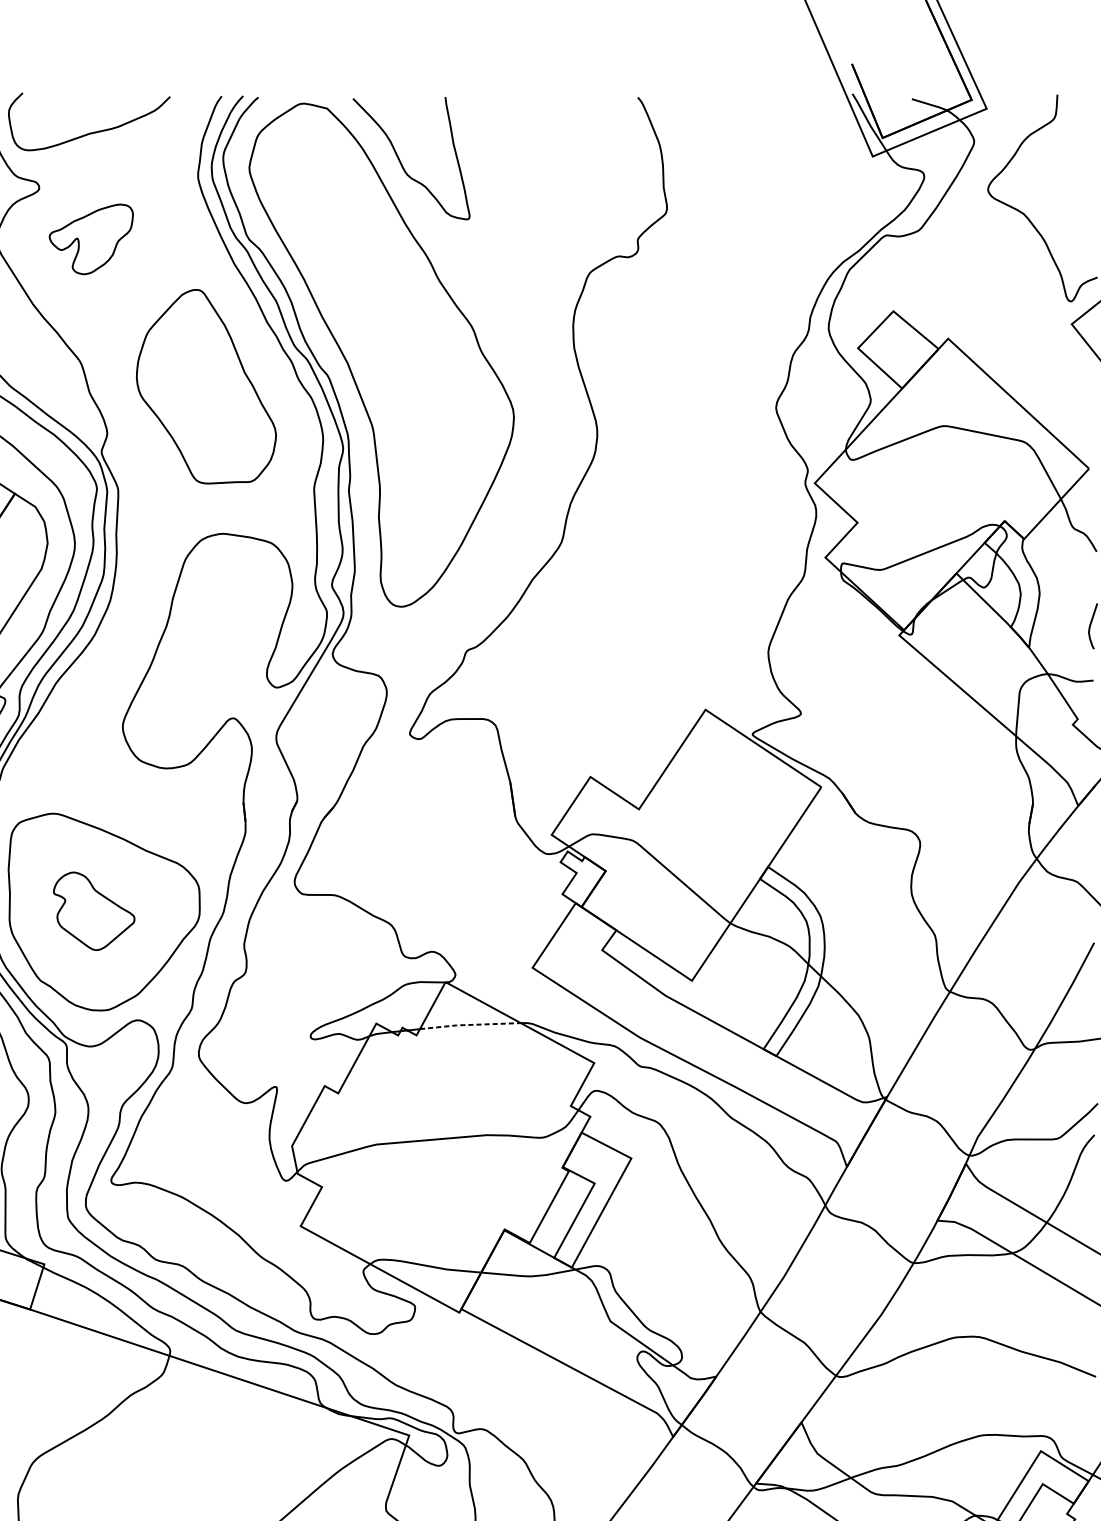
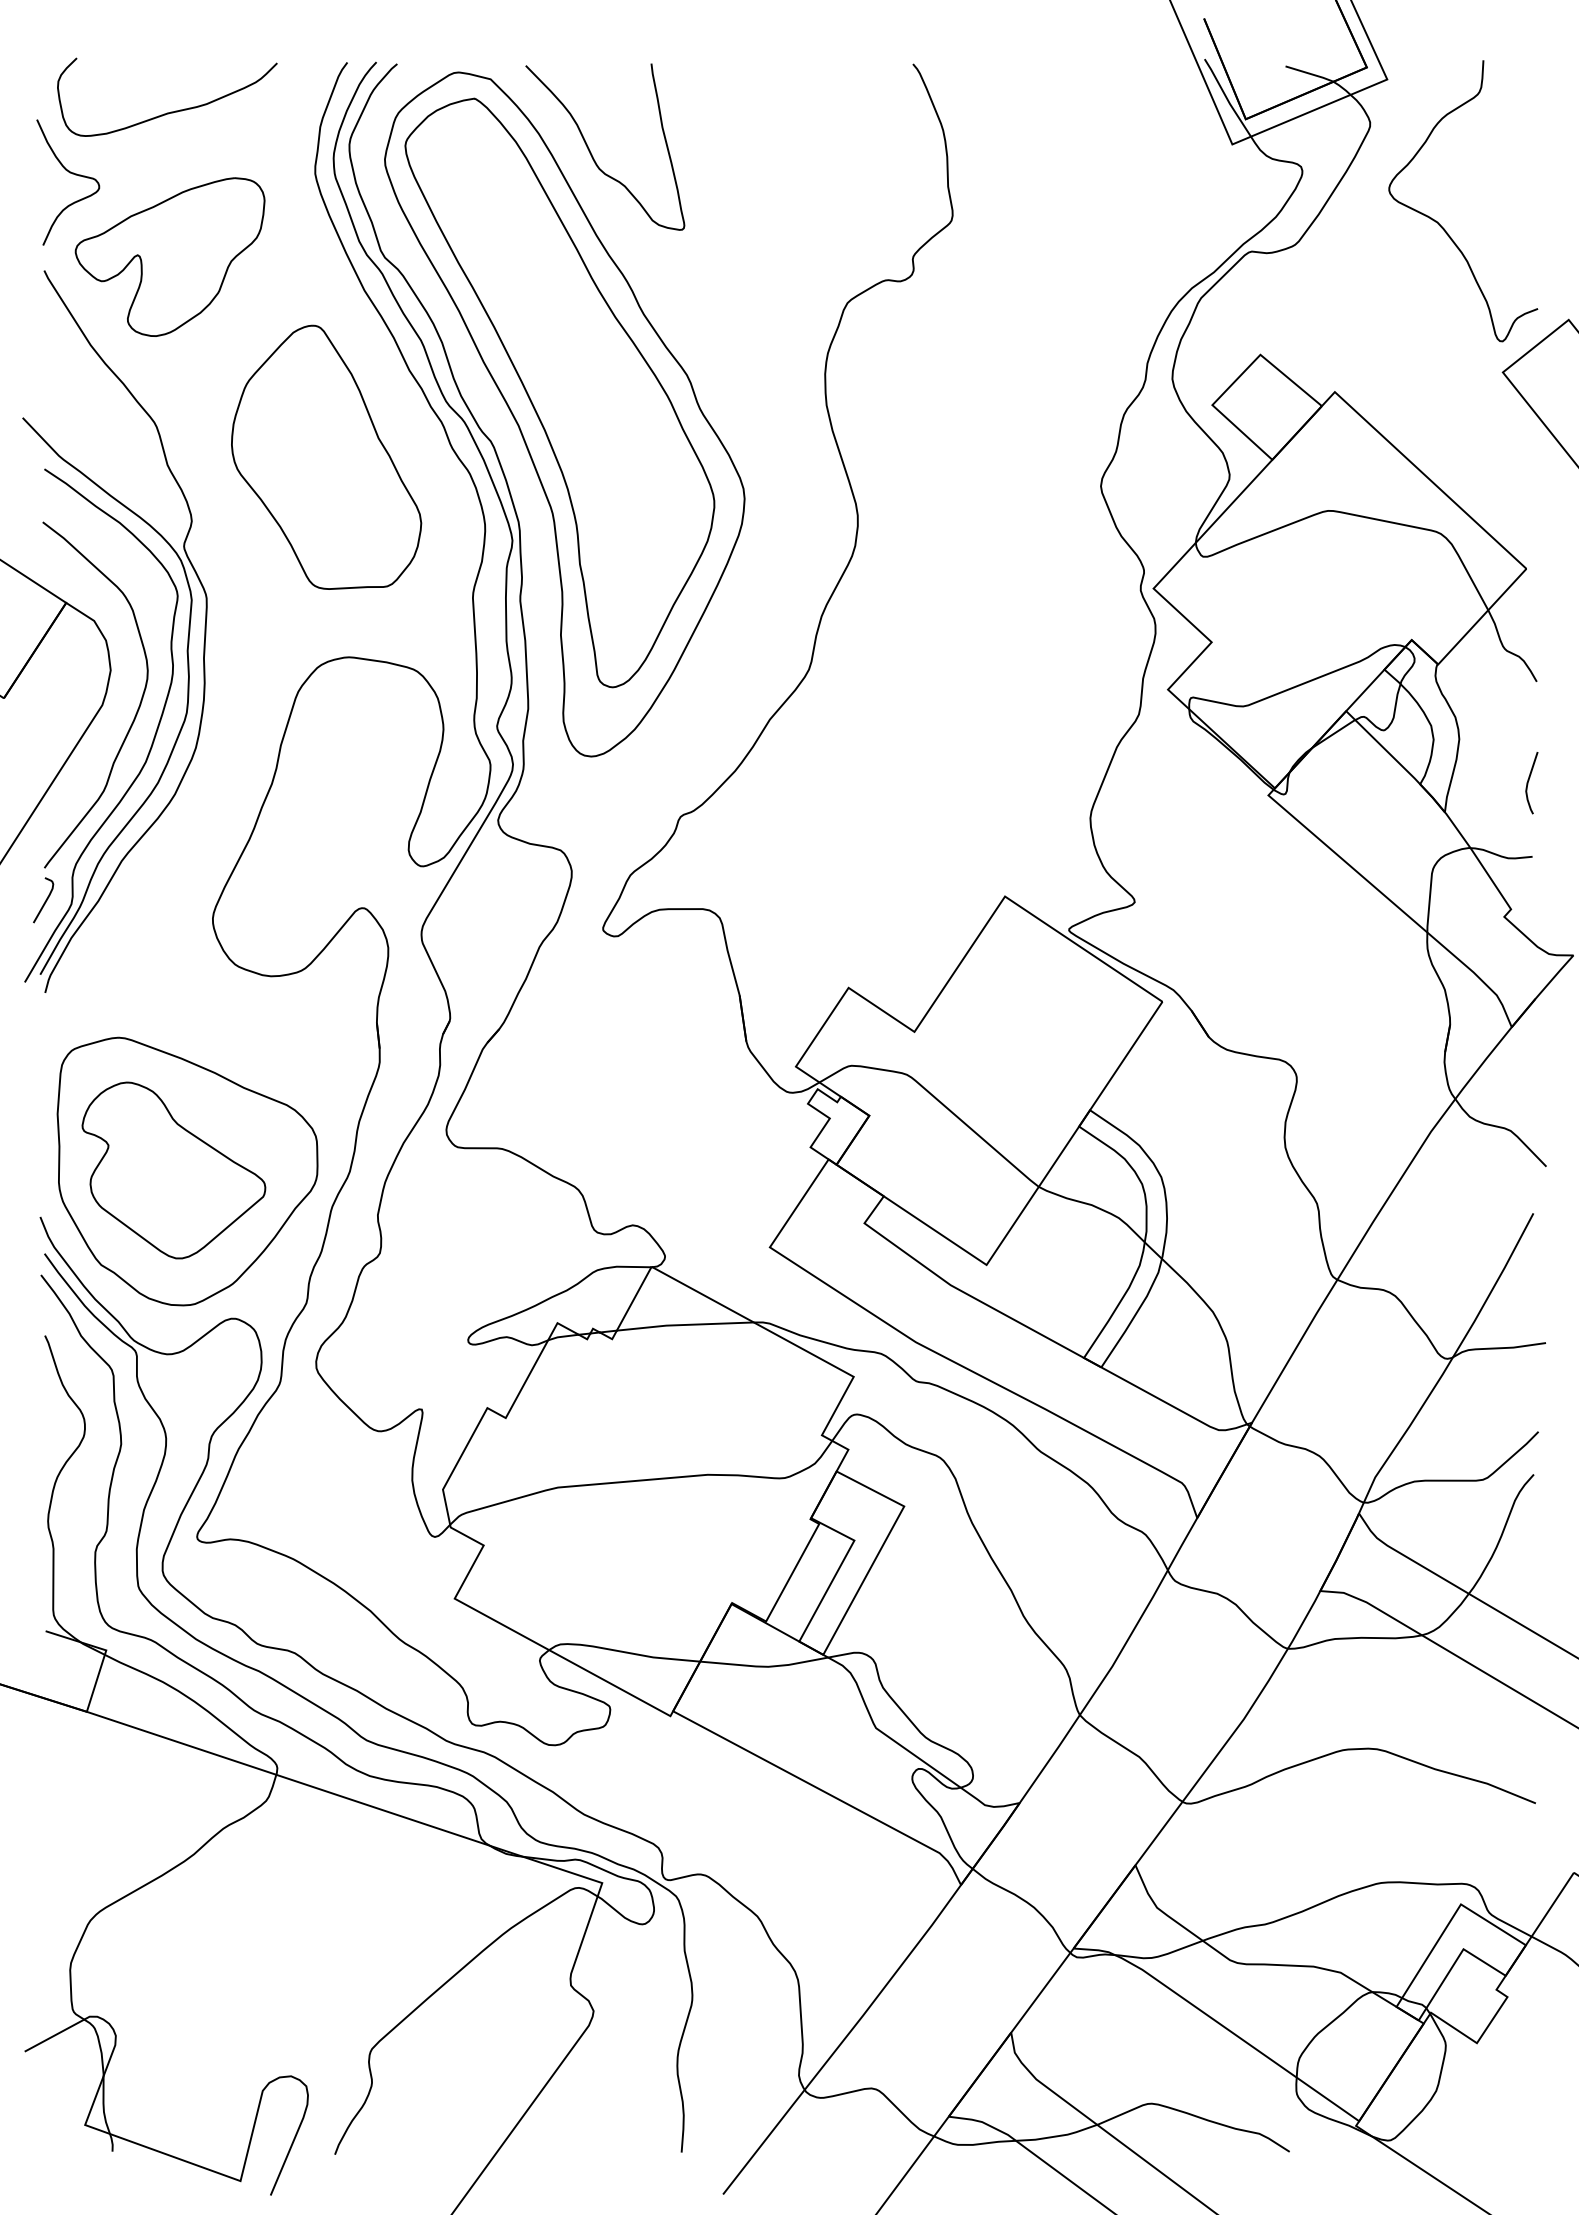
part: (90, 238) -> (169, 256), size x1.67
part: (377, 339) -> (559, 392), added
part: (93, 911) -> (173, 1170), size x1.67
line: (470, 1024) -> (685, 1324), dashed -> solid

